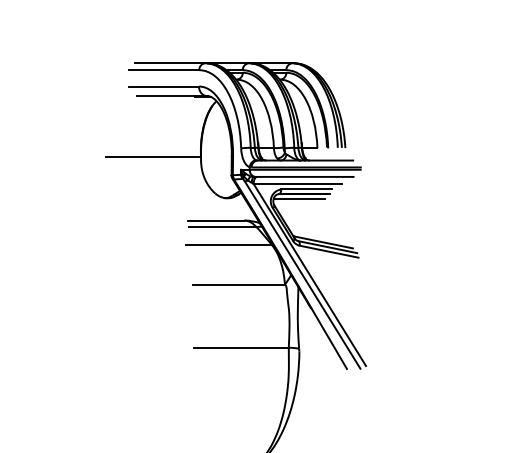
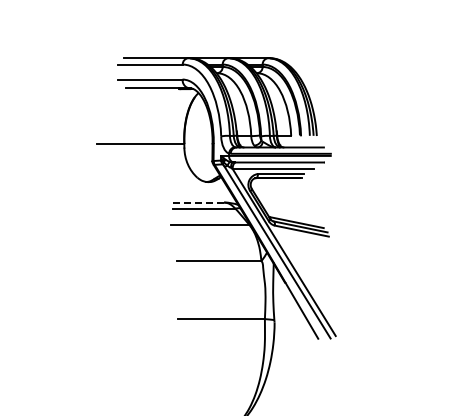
line: (299, 198) -> (274, 182), removed
line: (216, 220) -> (198, 202), solid -> dashed

